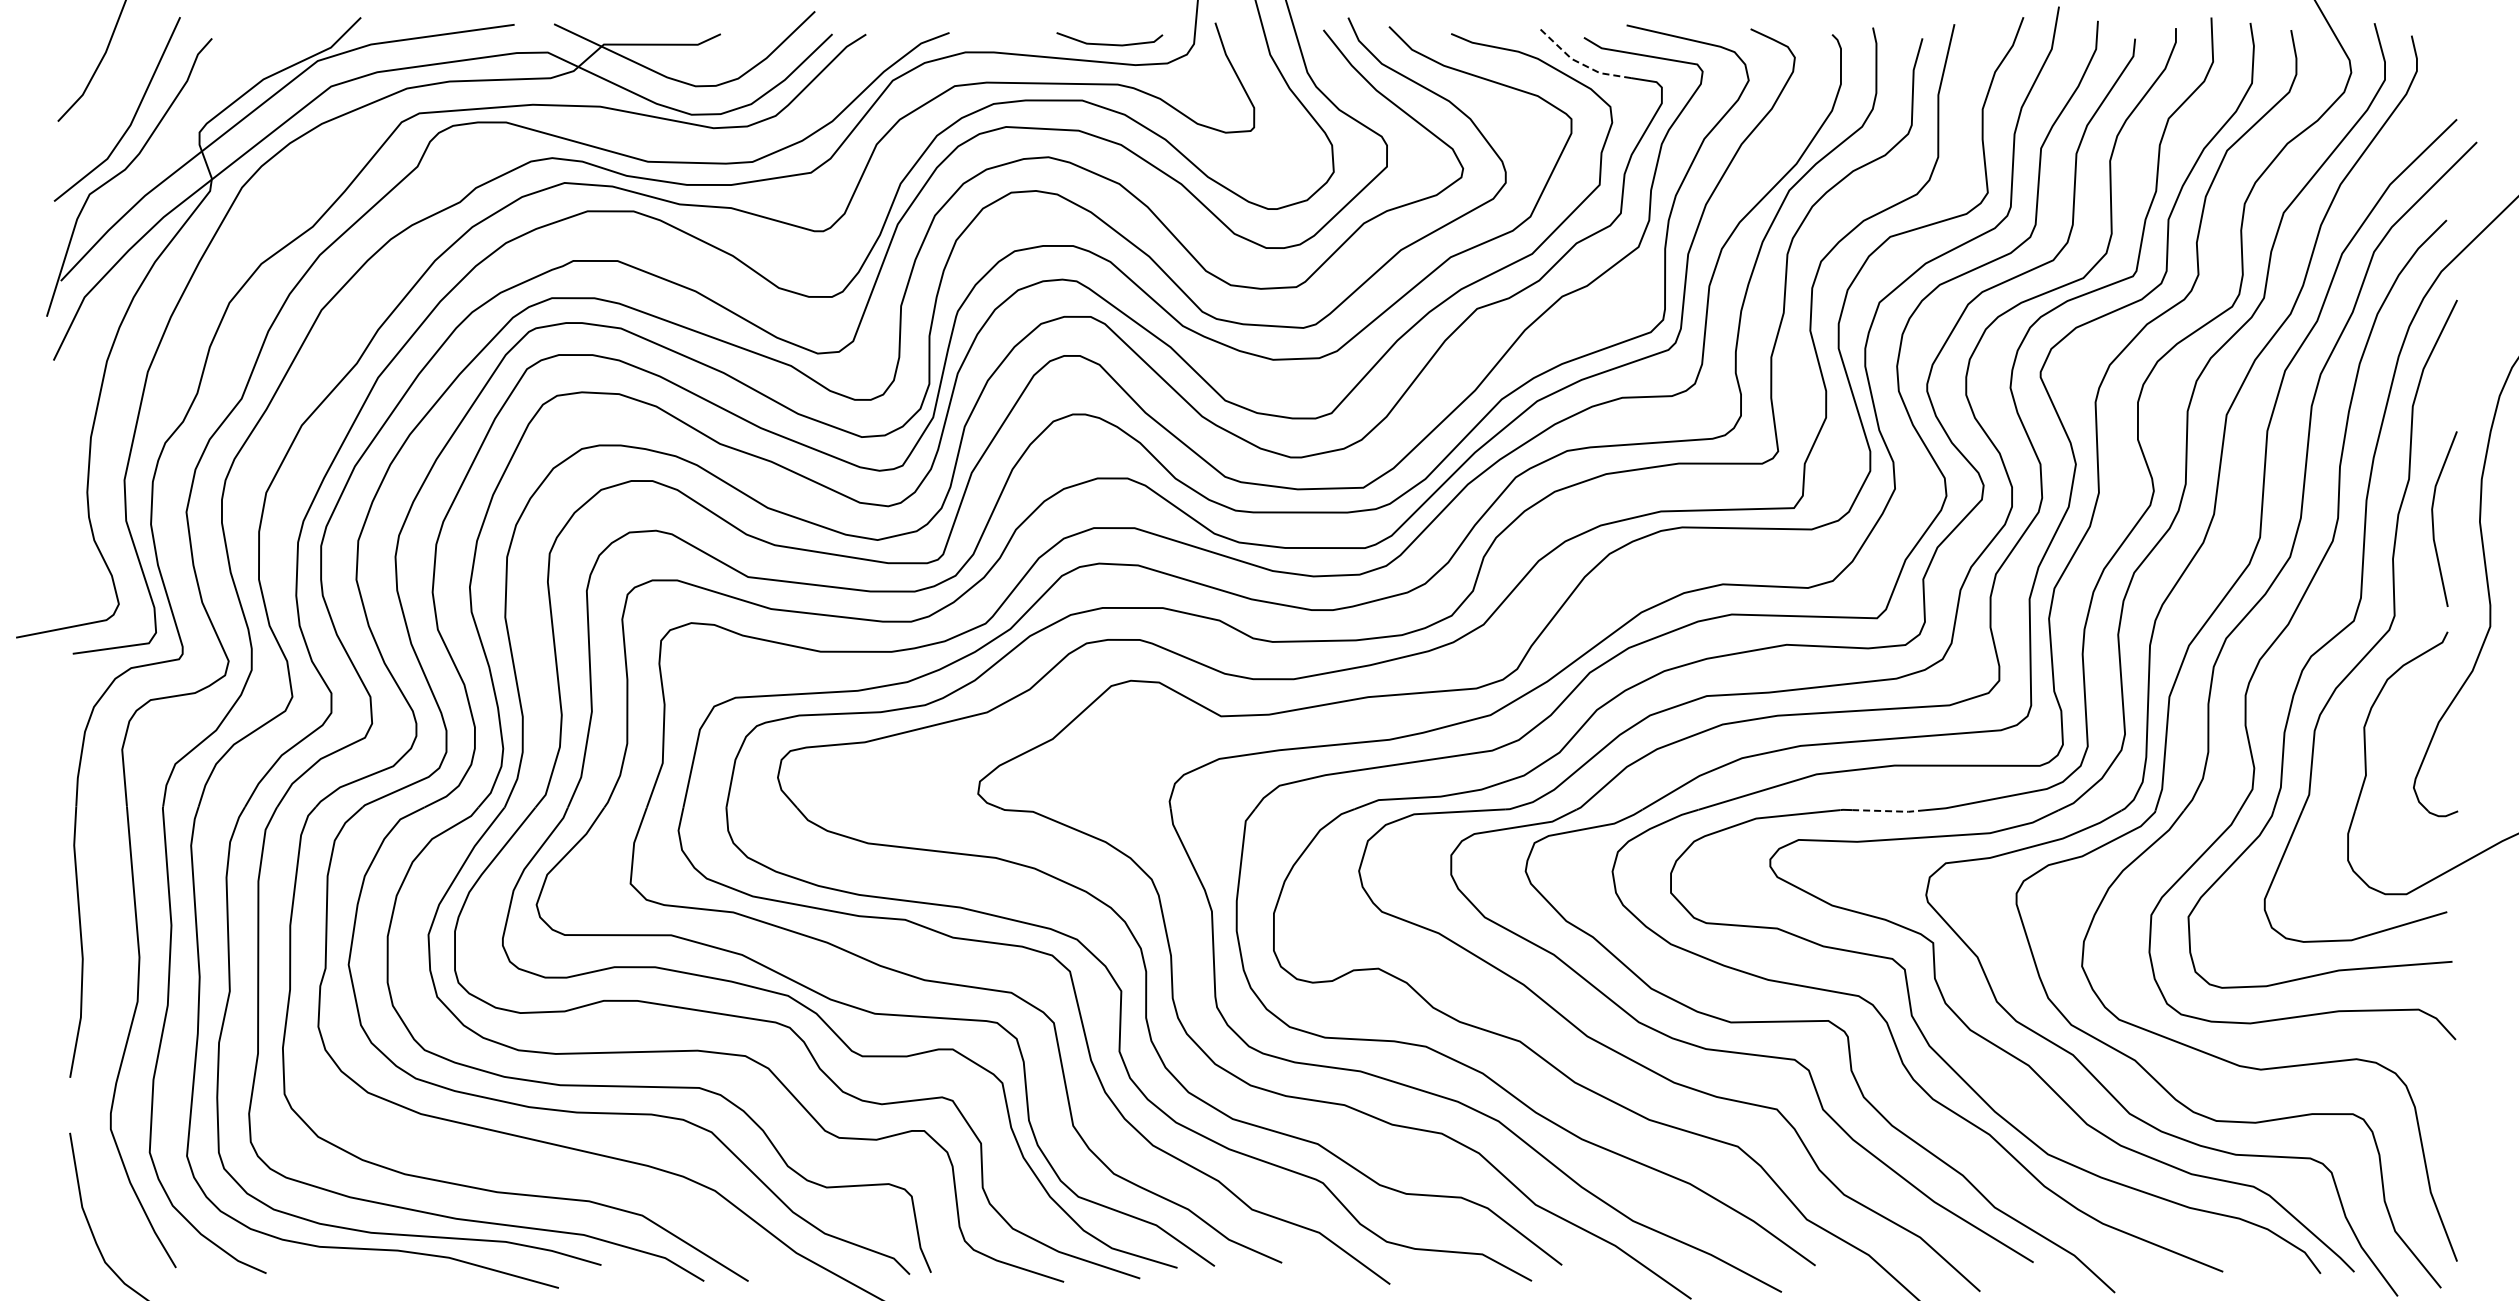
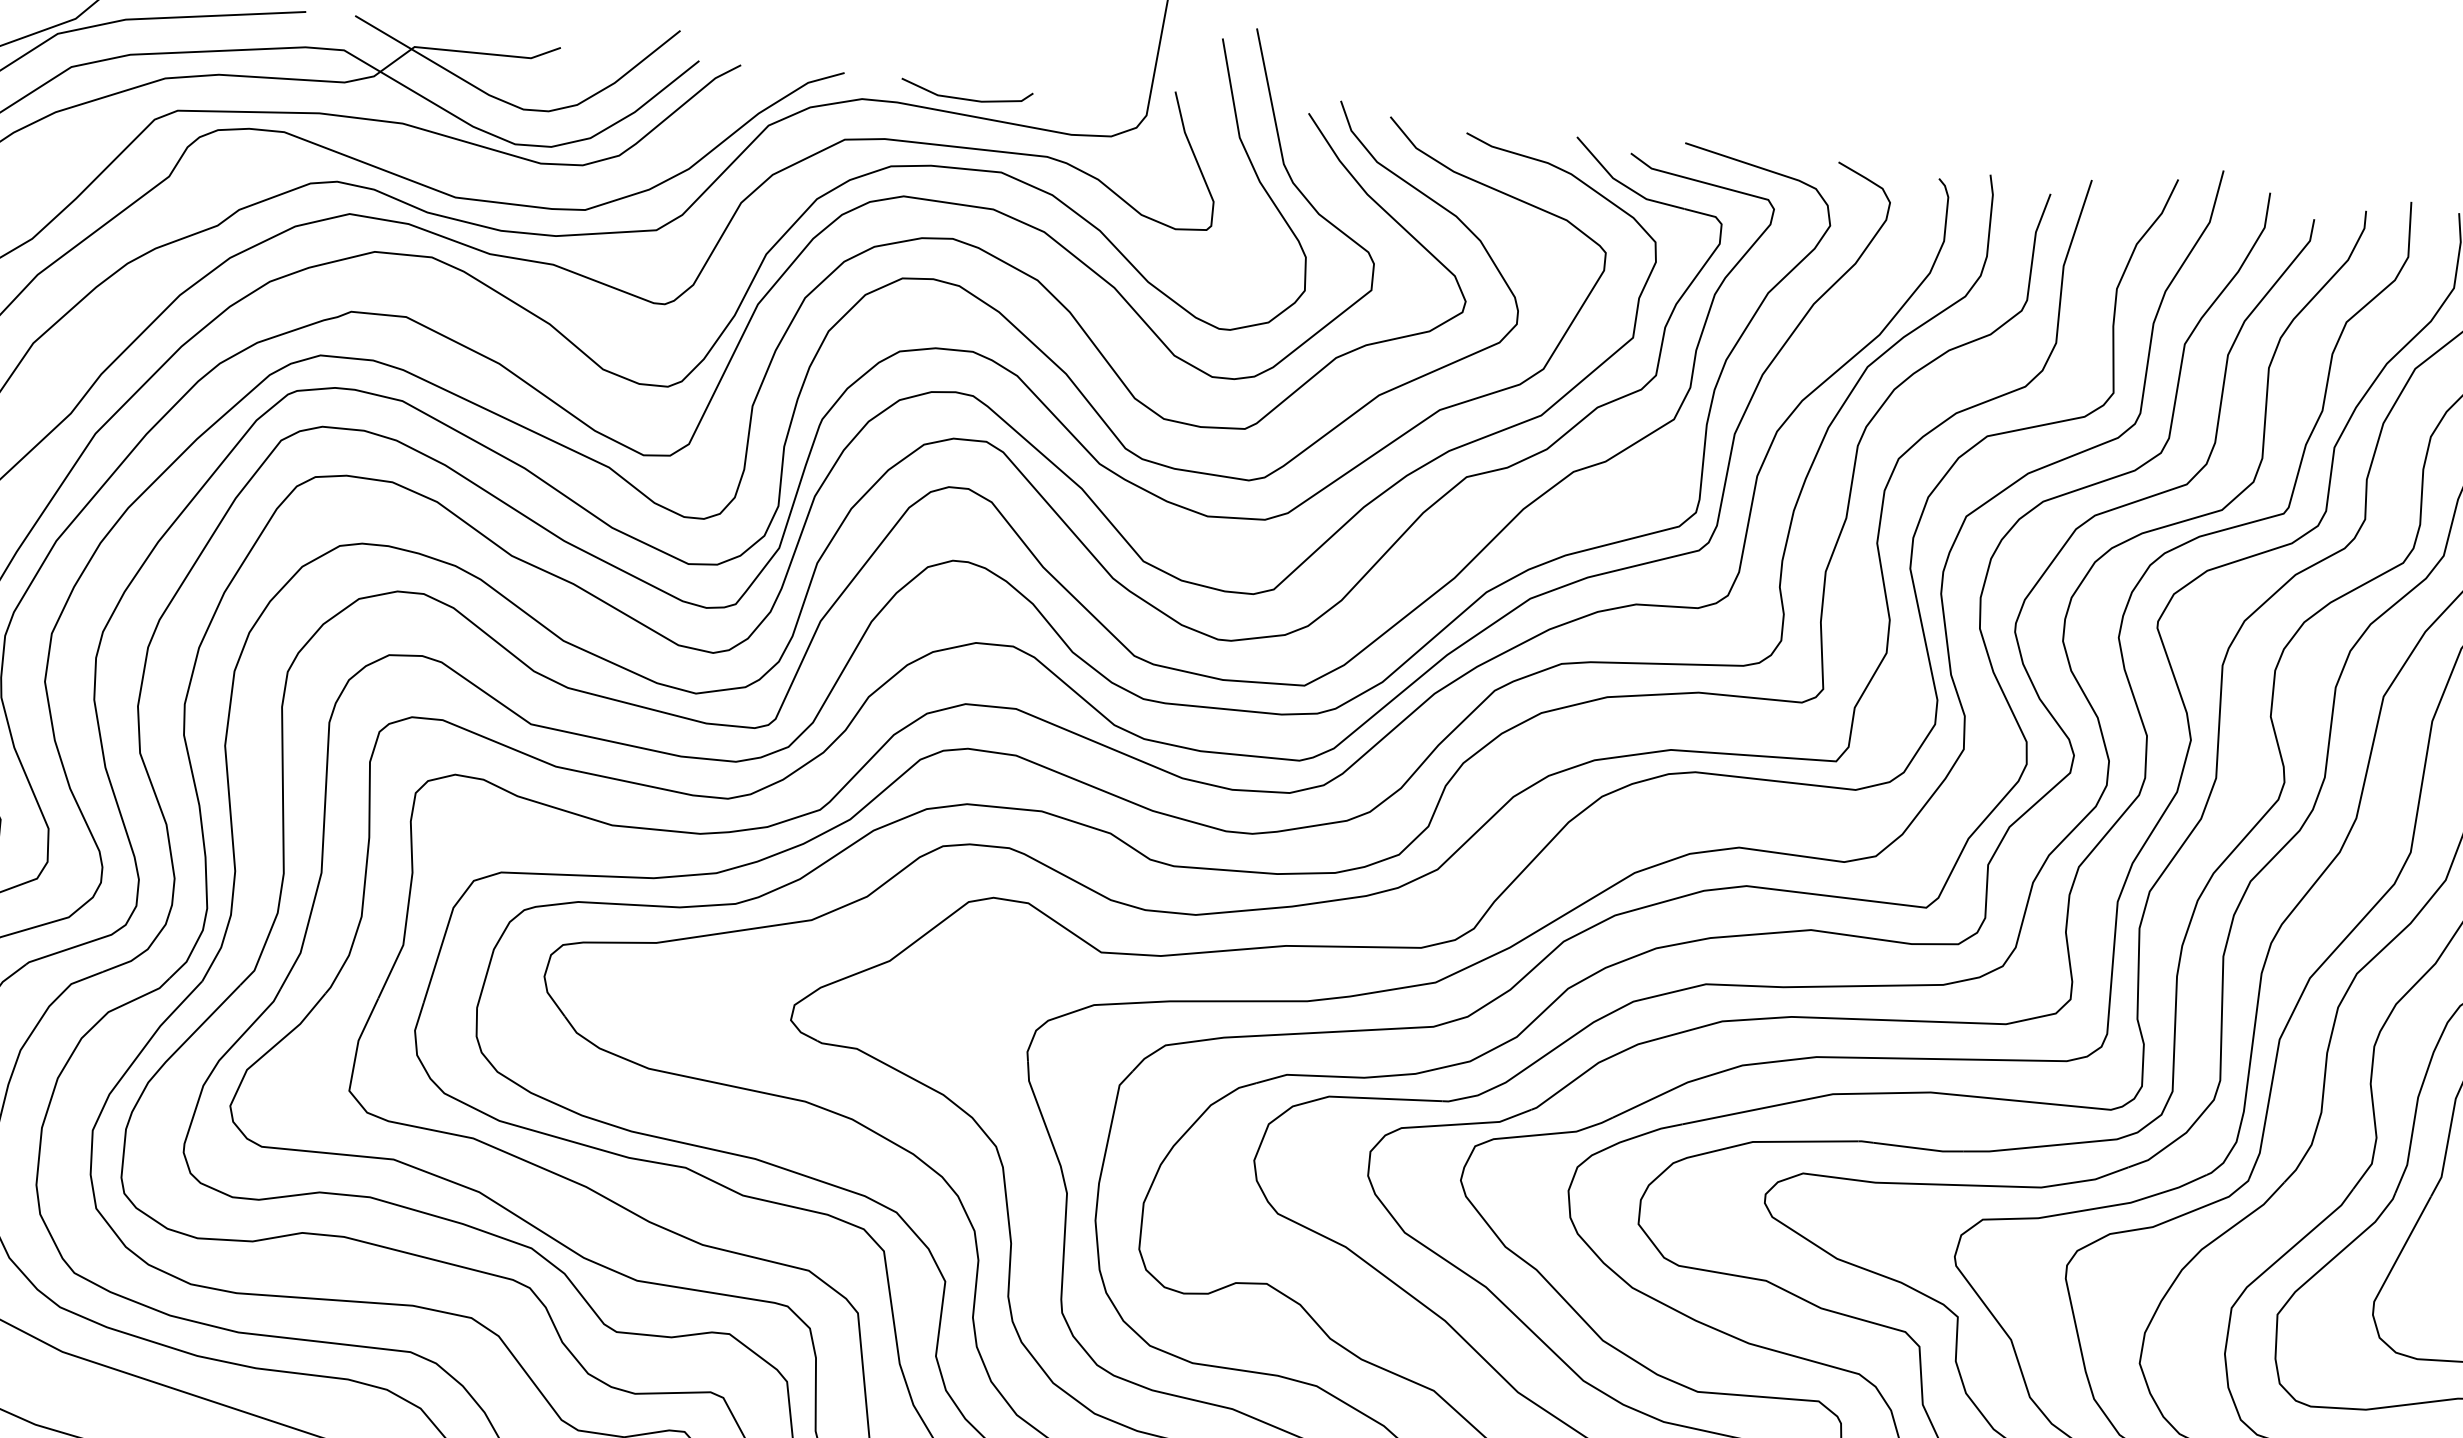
line: (1109, 43) -> (966, 97), moved
line: (1580, 63) -> (1623, 184), dashed -> solid
line: (1888, 811) -> (1917, 1148), dashed -> solid

